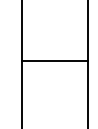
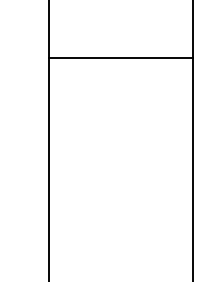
line: (55, 61) -> (121, 58), moved

